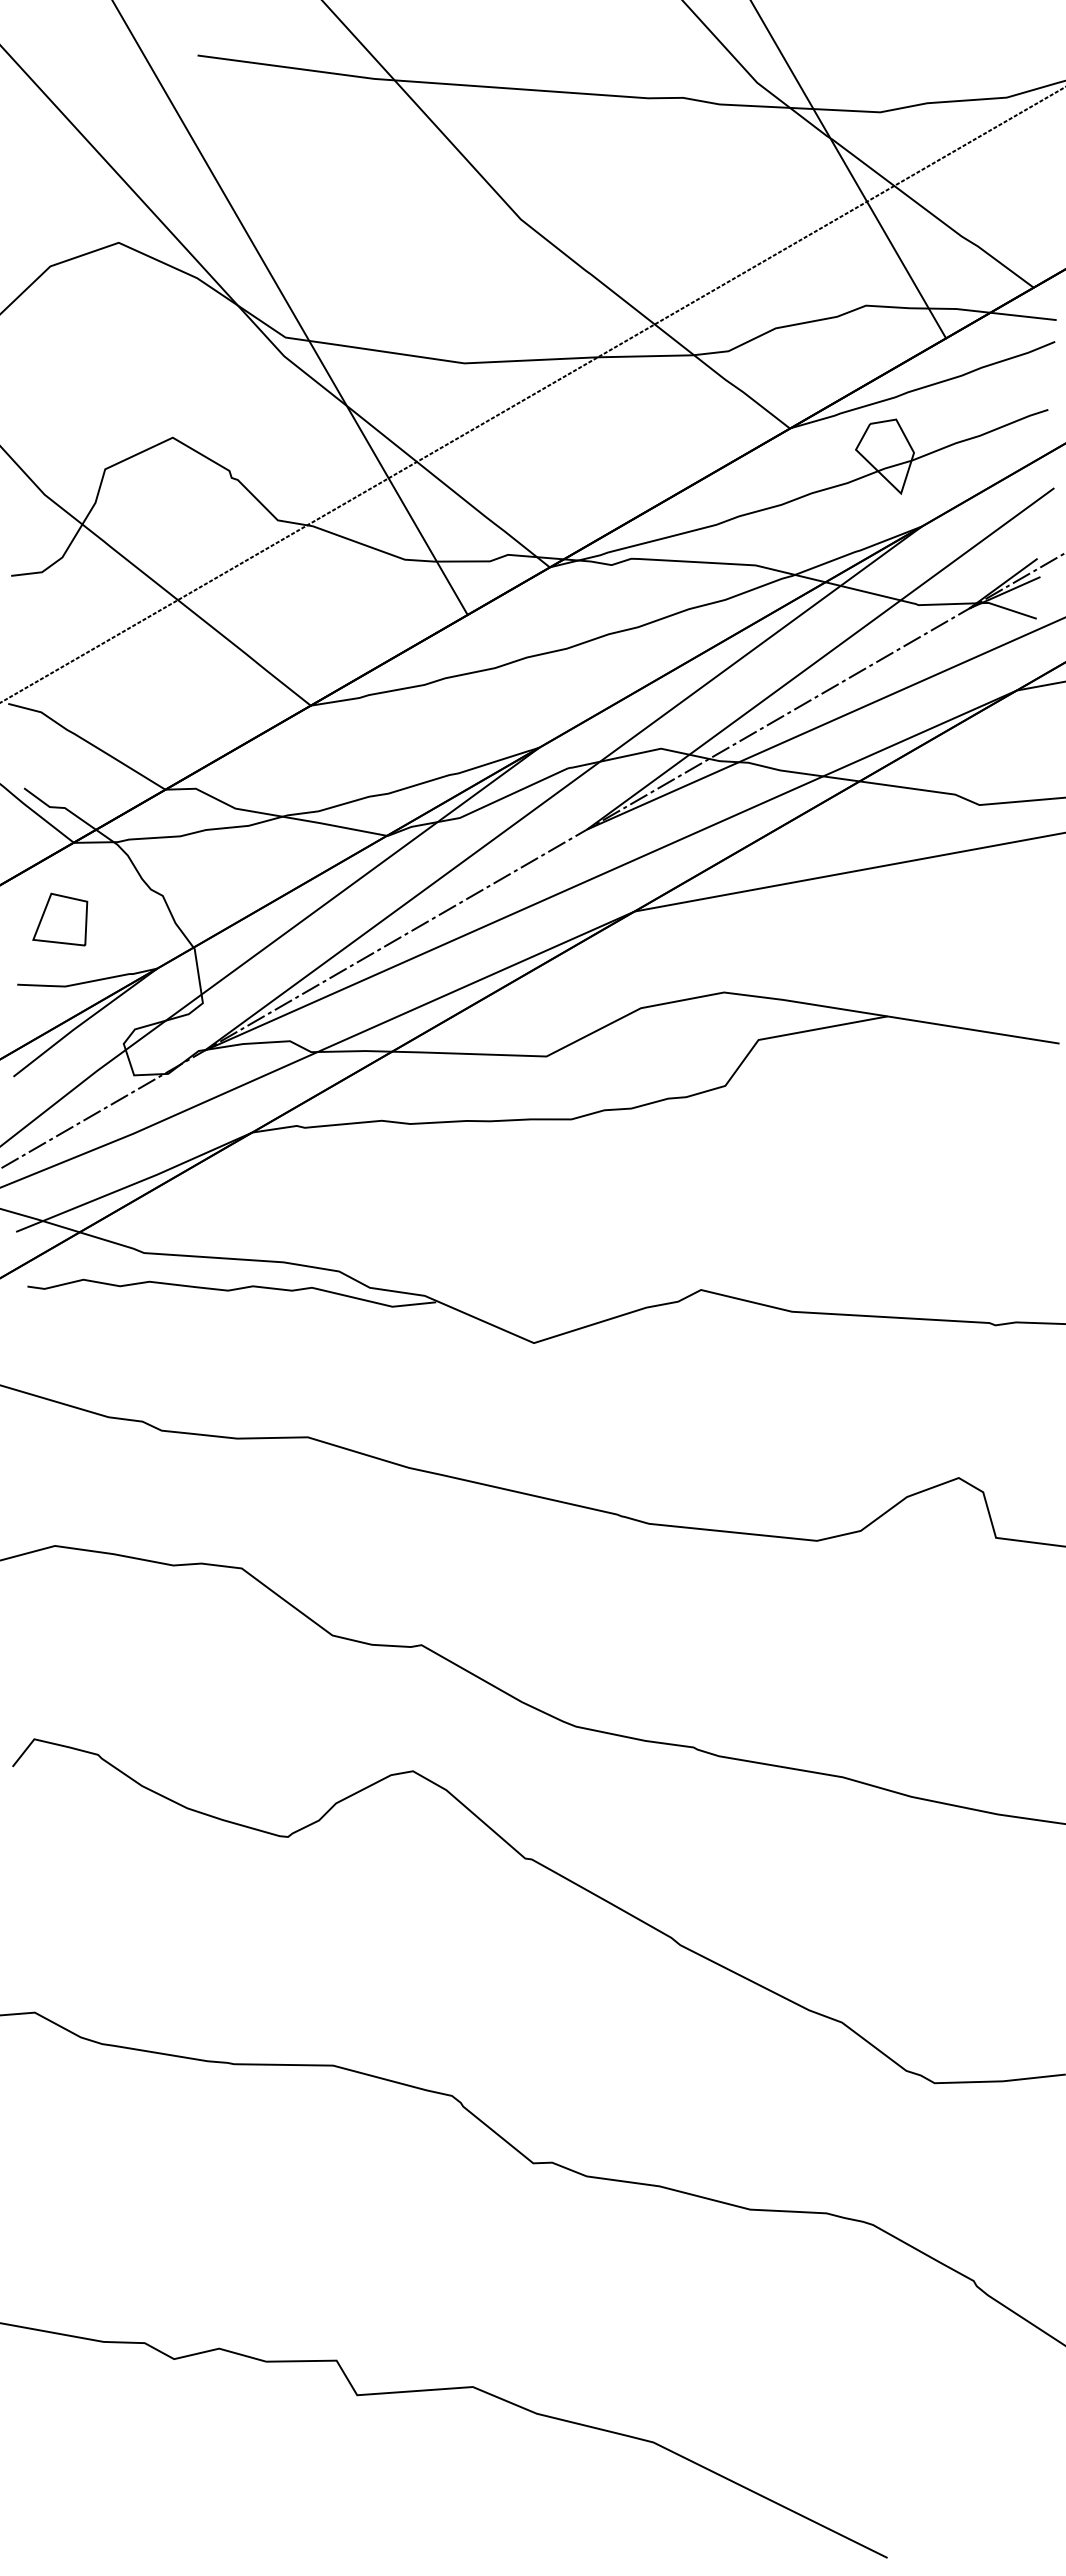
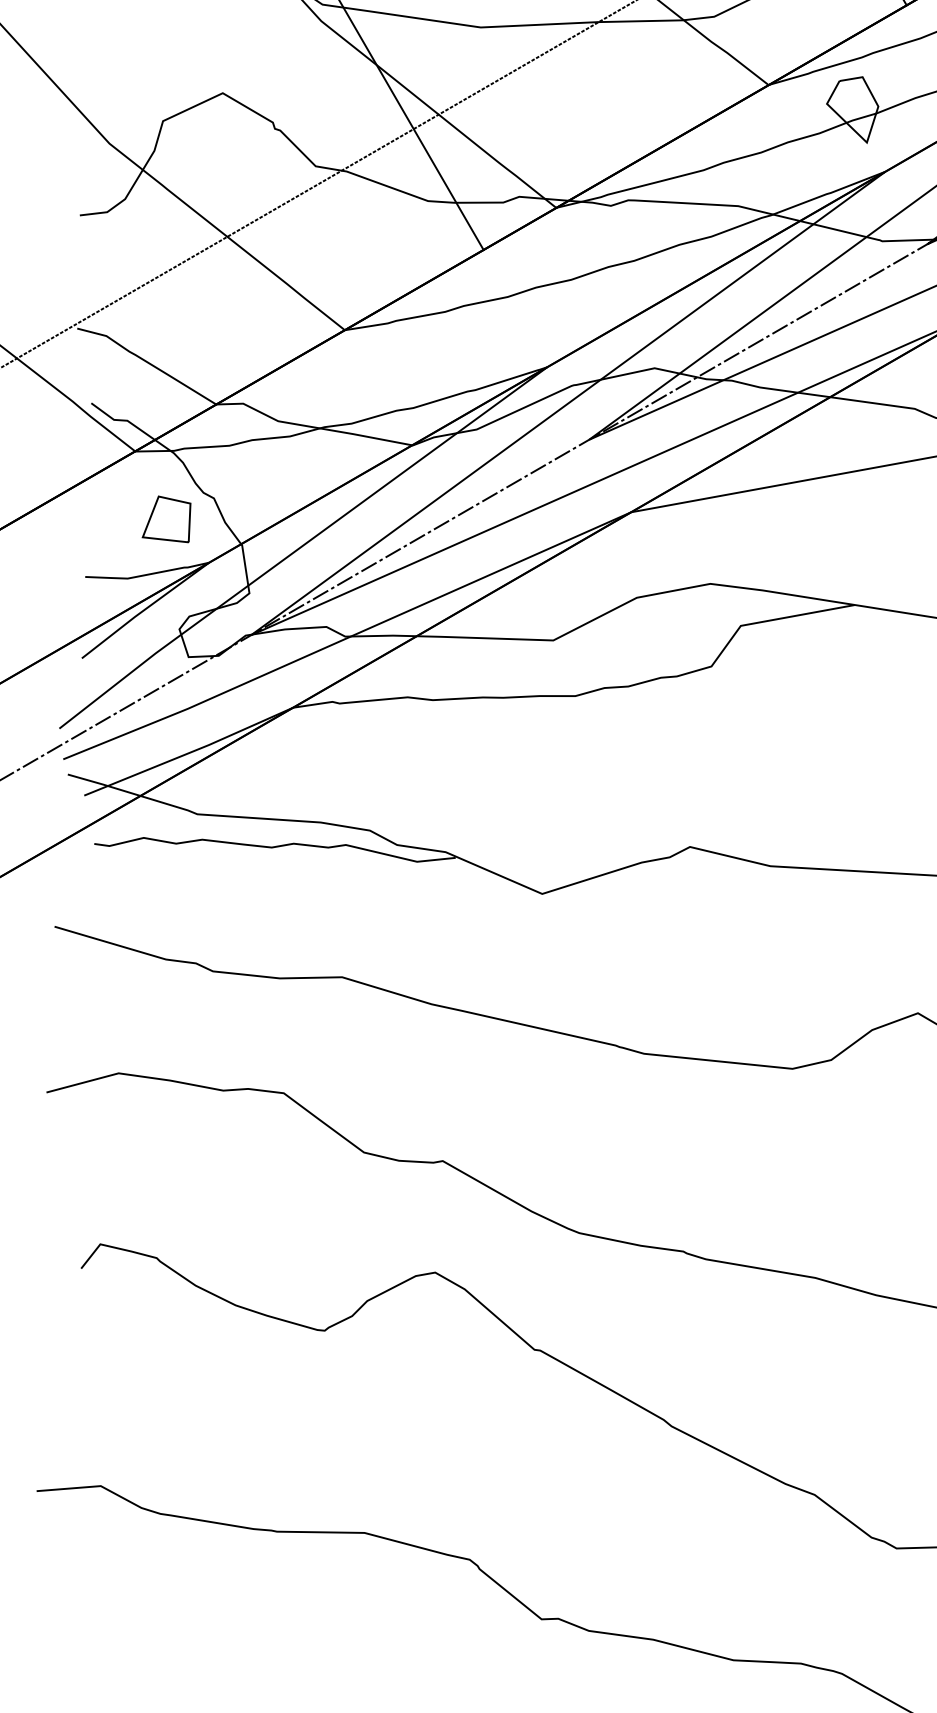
part: (60, 919) -> (166, 519), moved

